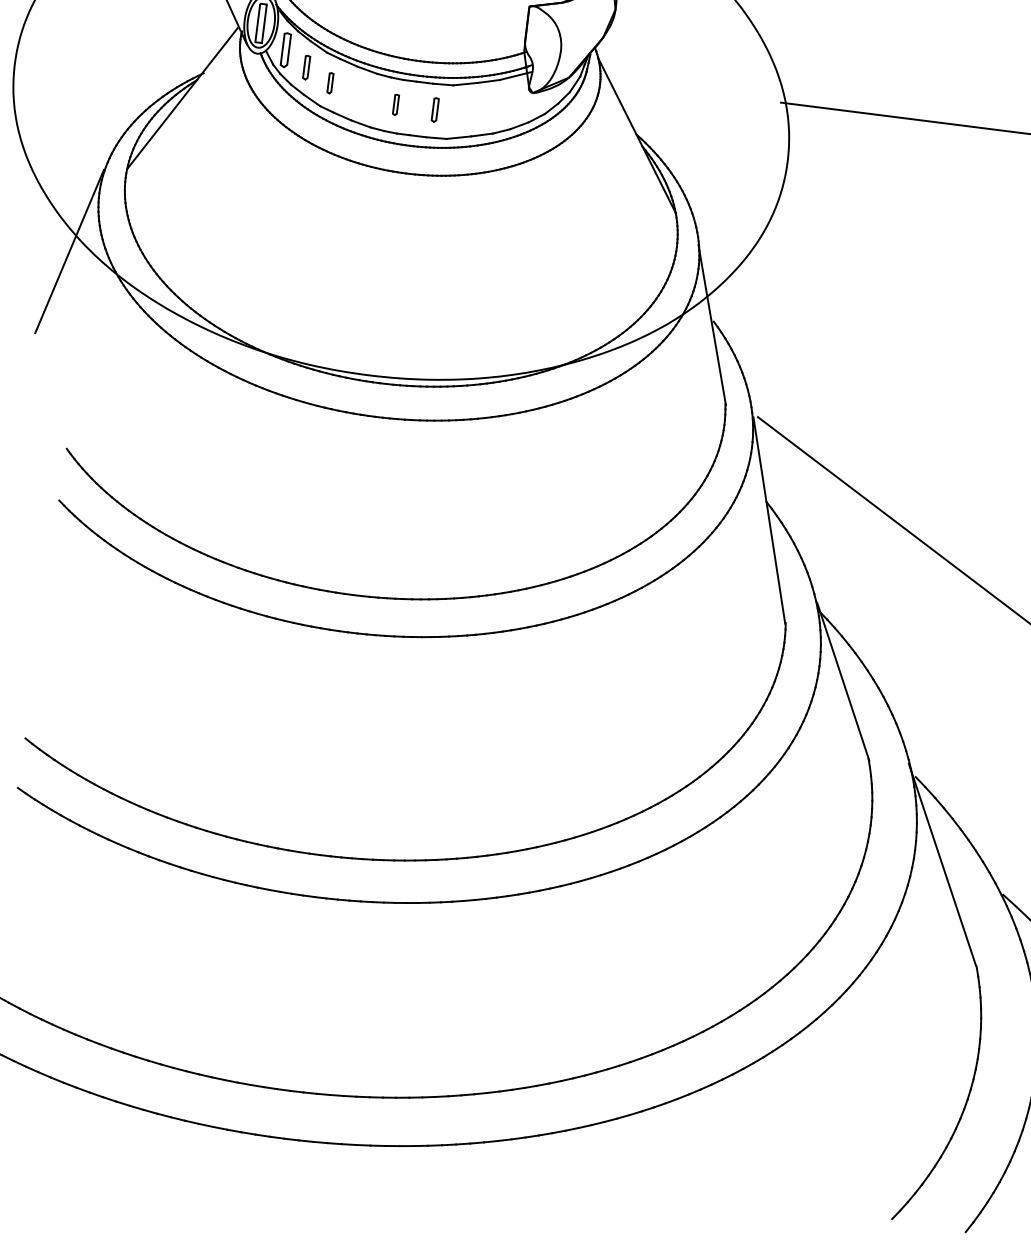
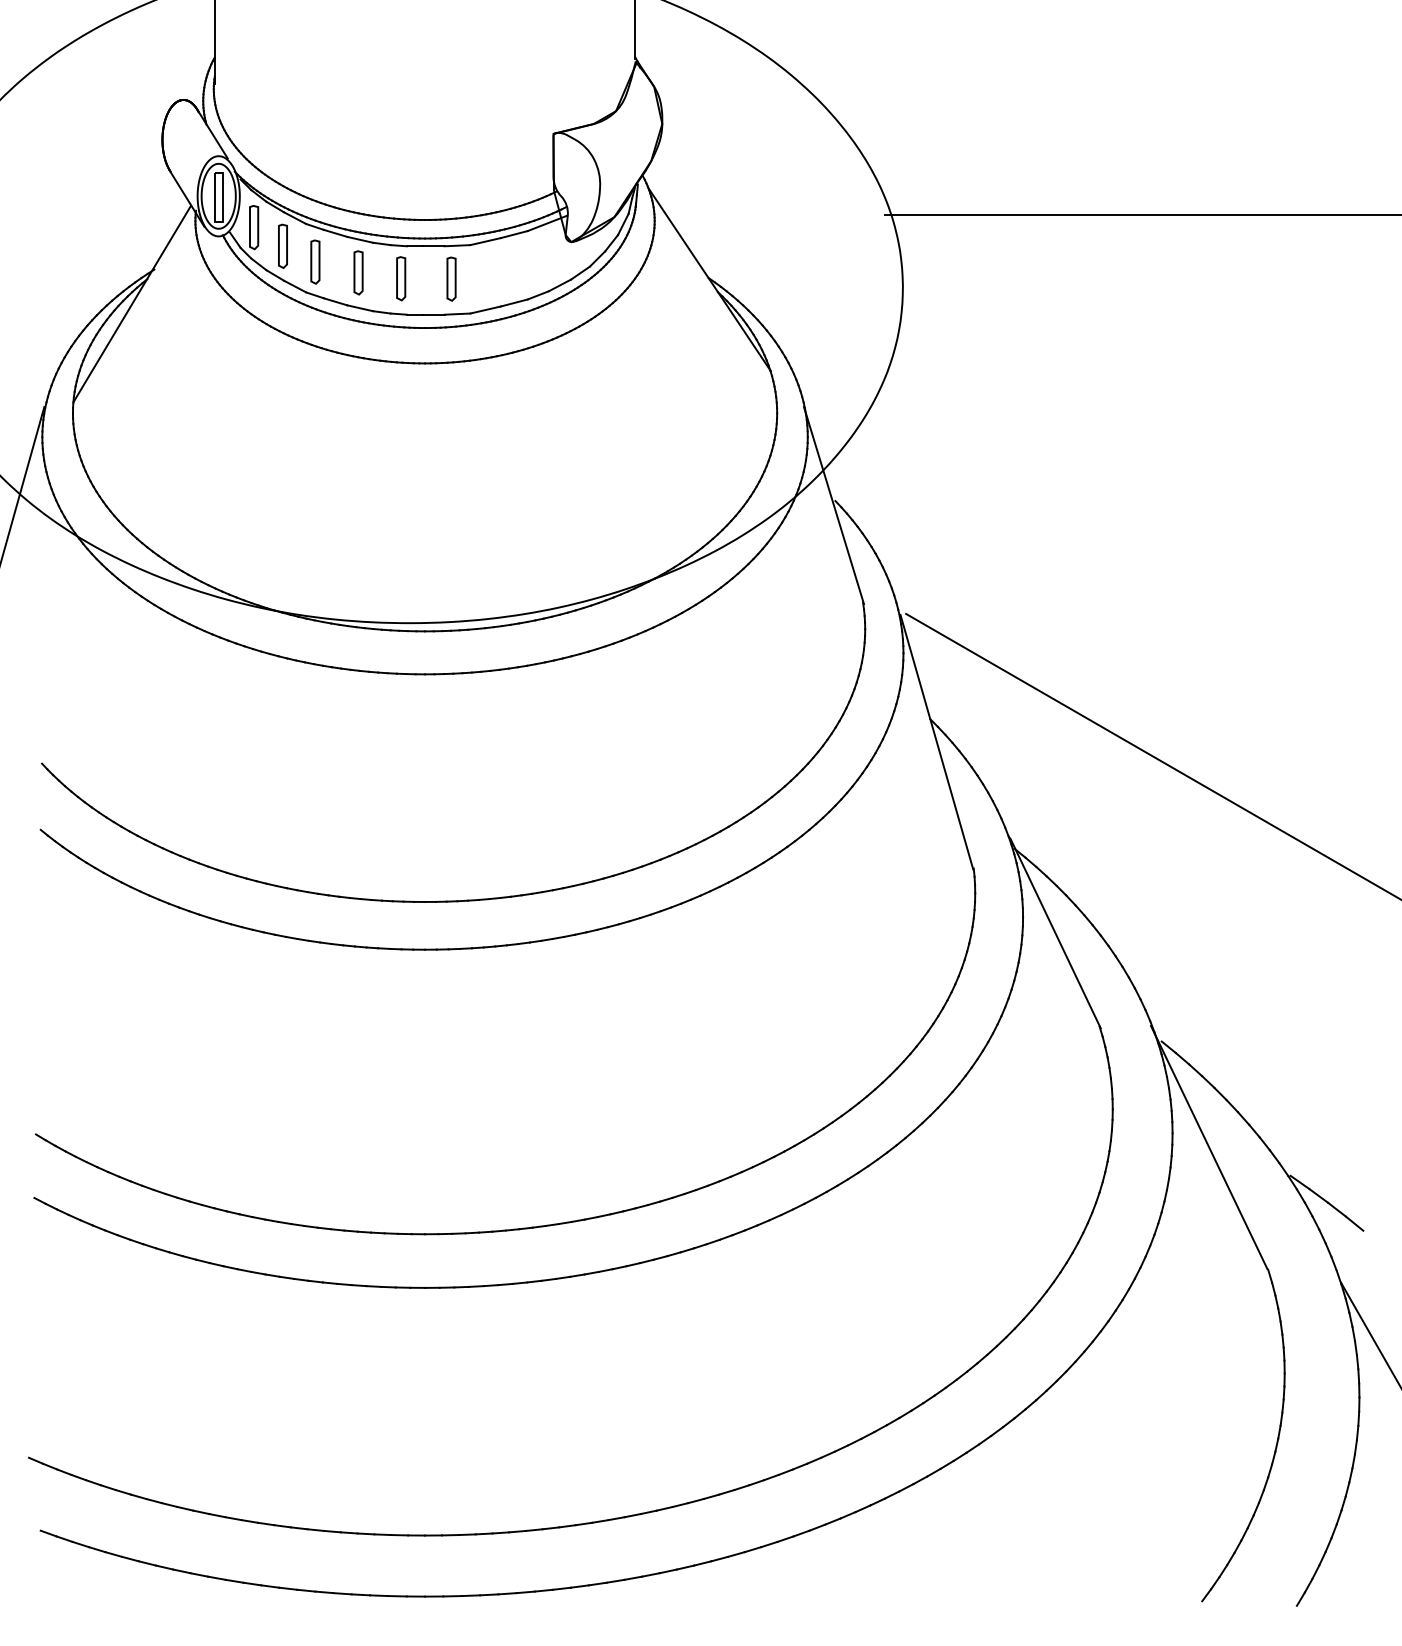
part: (306, 67) -> (282, 245), size x1.43
part: (330, 82) -> (315, 261), size x1.67
part: (363, 95) -> (358, 272), added
part: (396, 104) -> (401, 278), size x1.67
part: (435, 109) -> (451, 278), size x1.43

